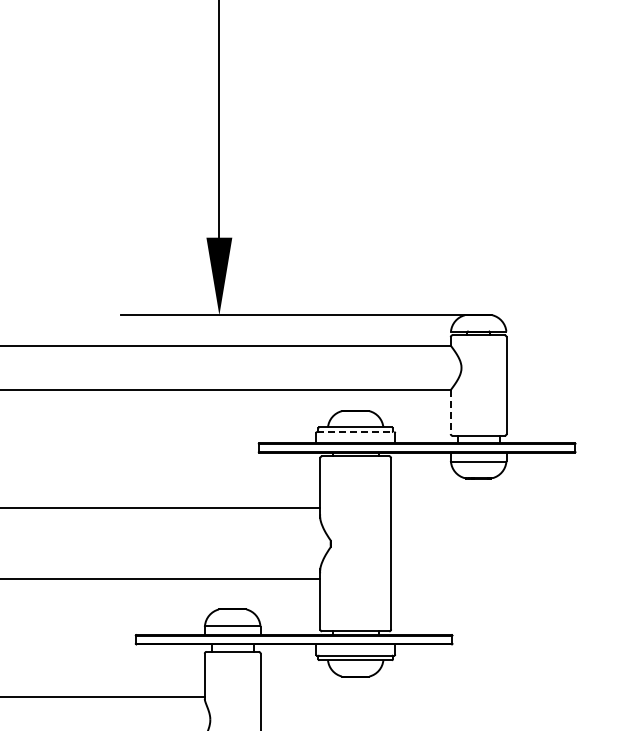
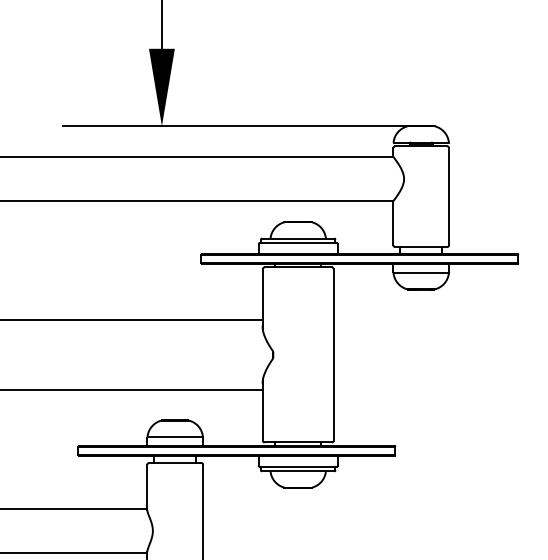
line: (450, 412) -> (393, 223), dashed -> solid
line: (355, 432) -> (298, 243), dashed -> solid

